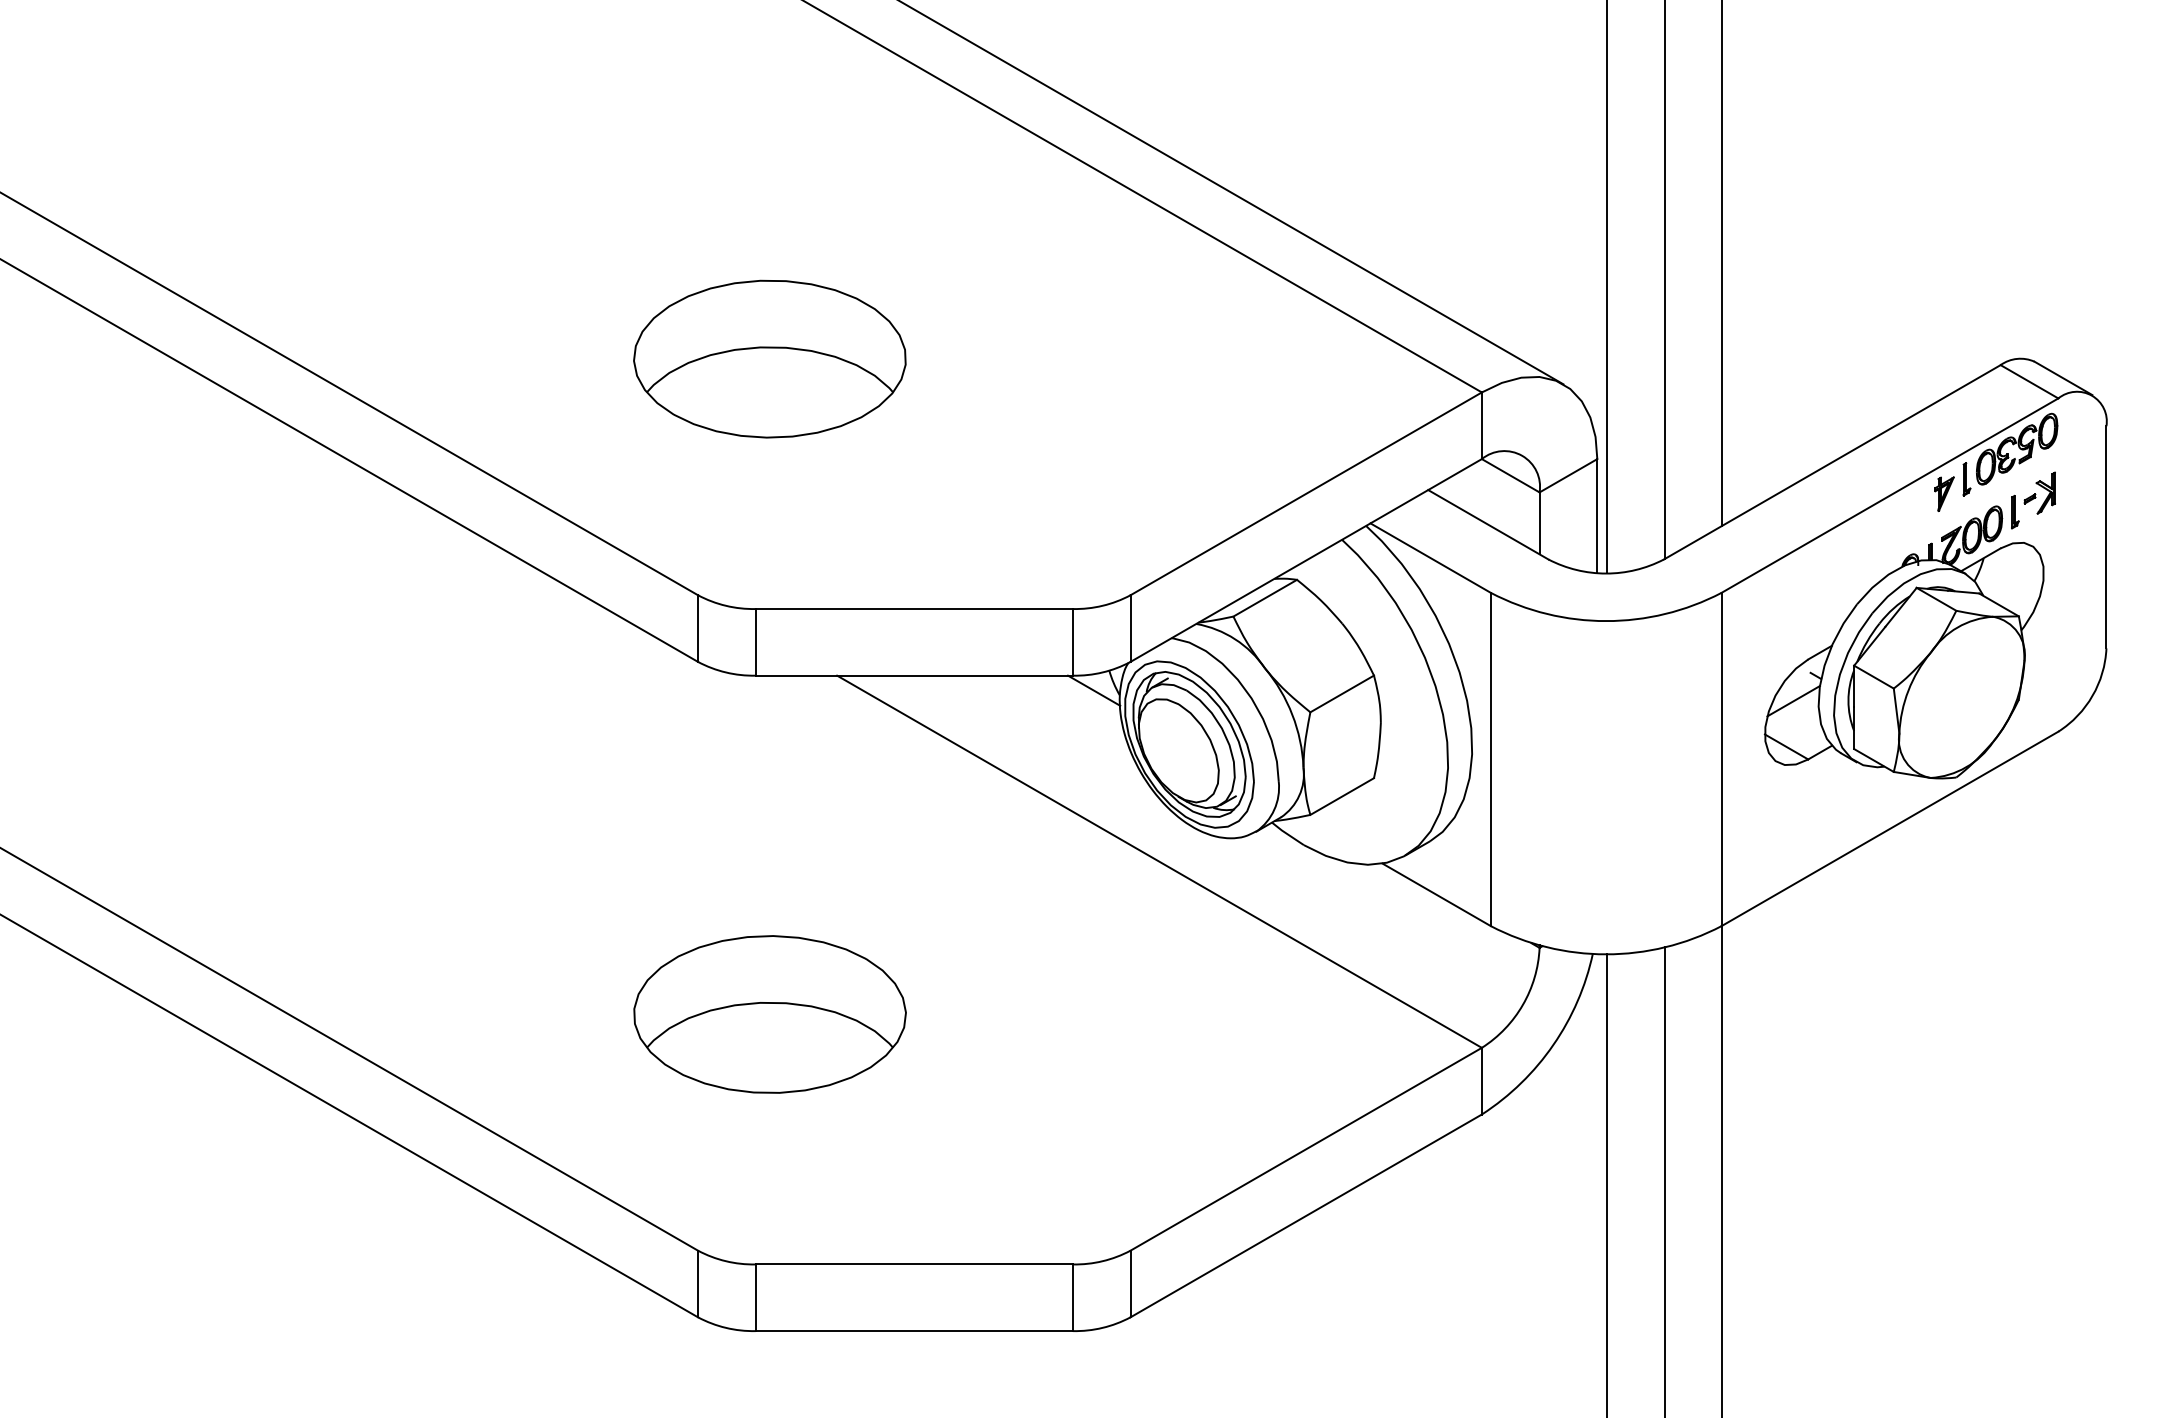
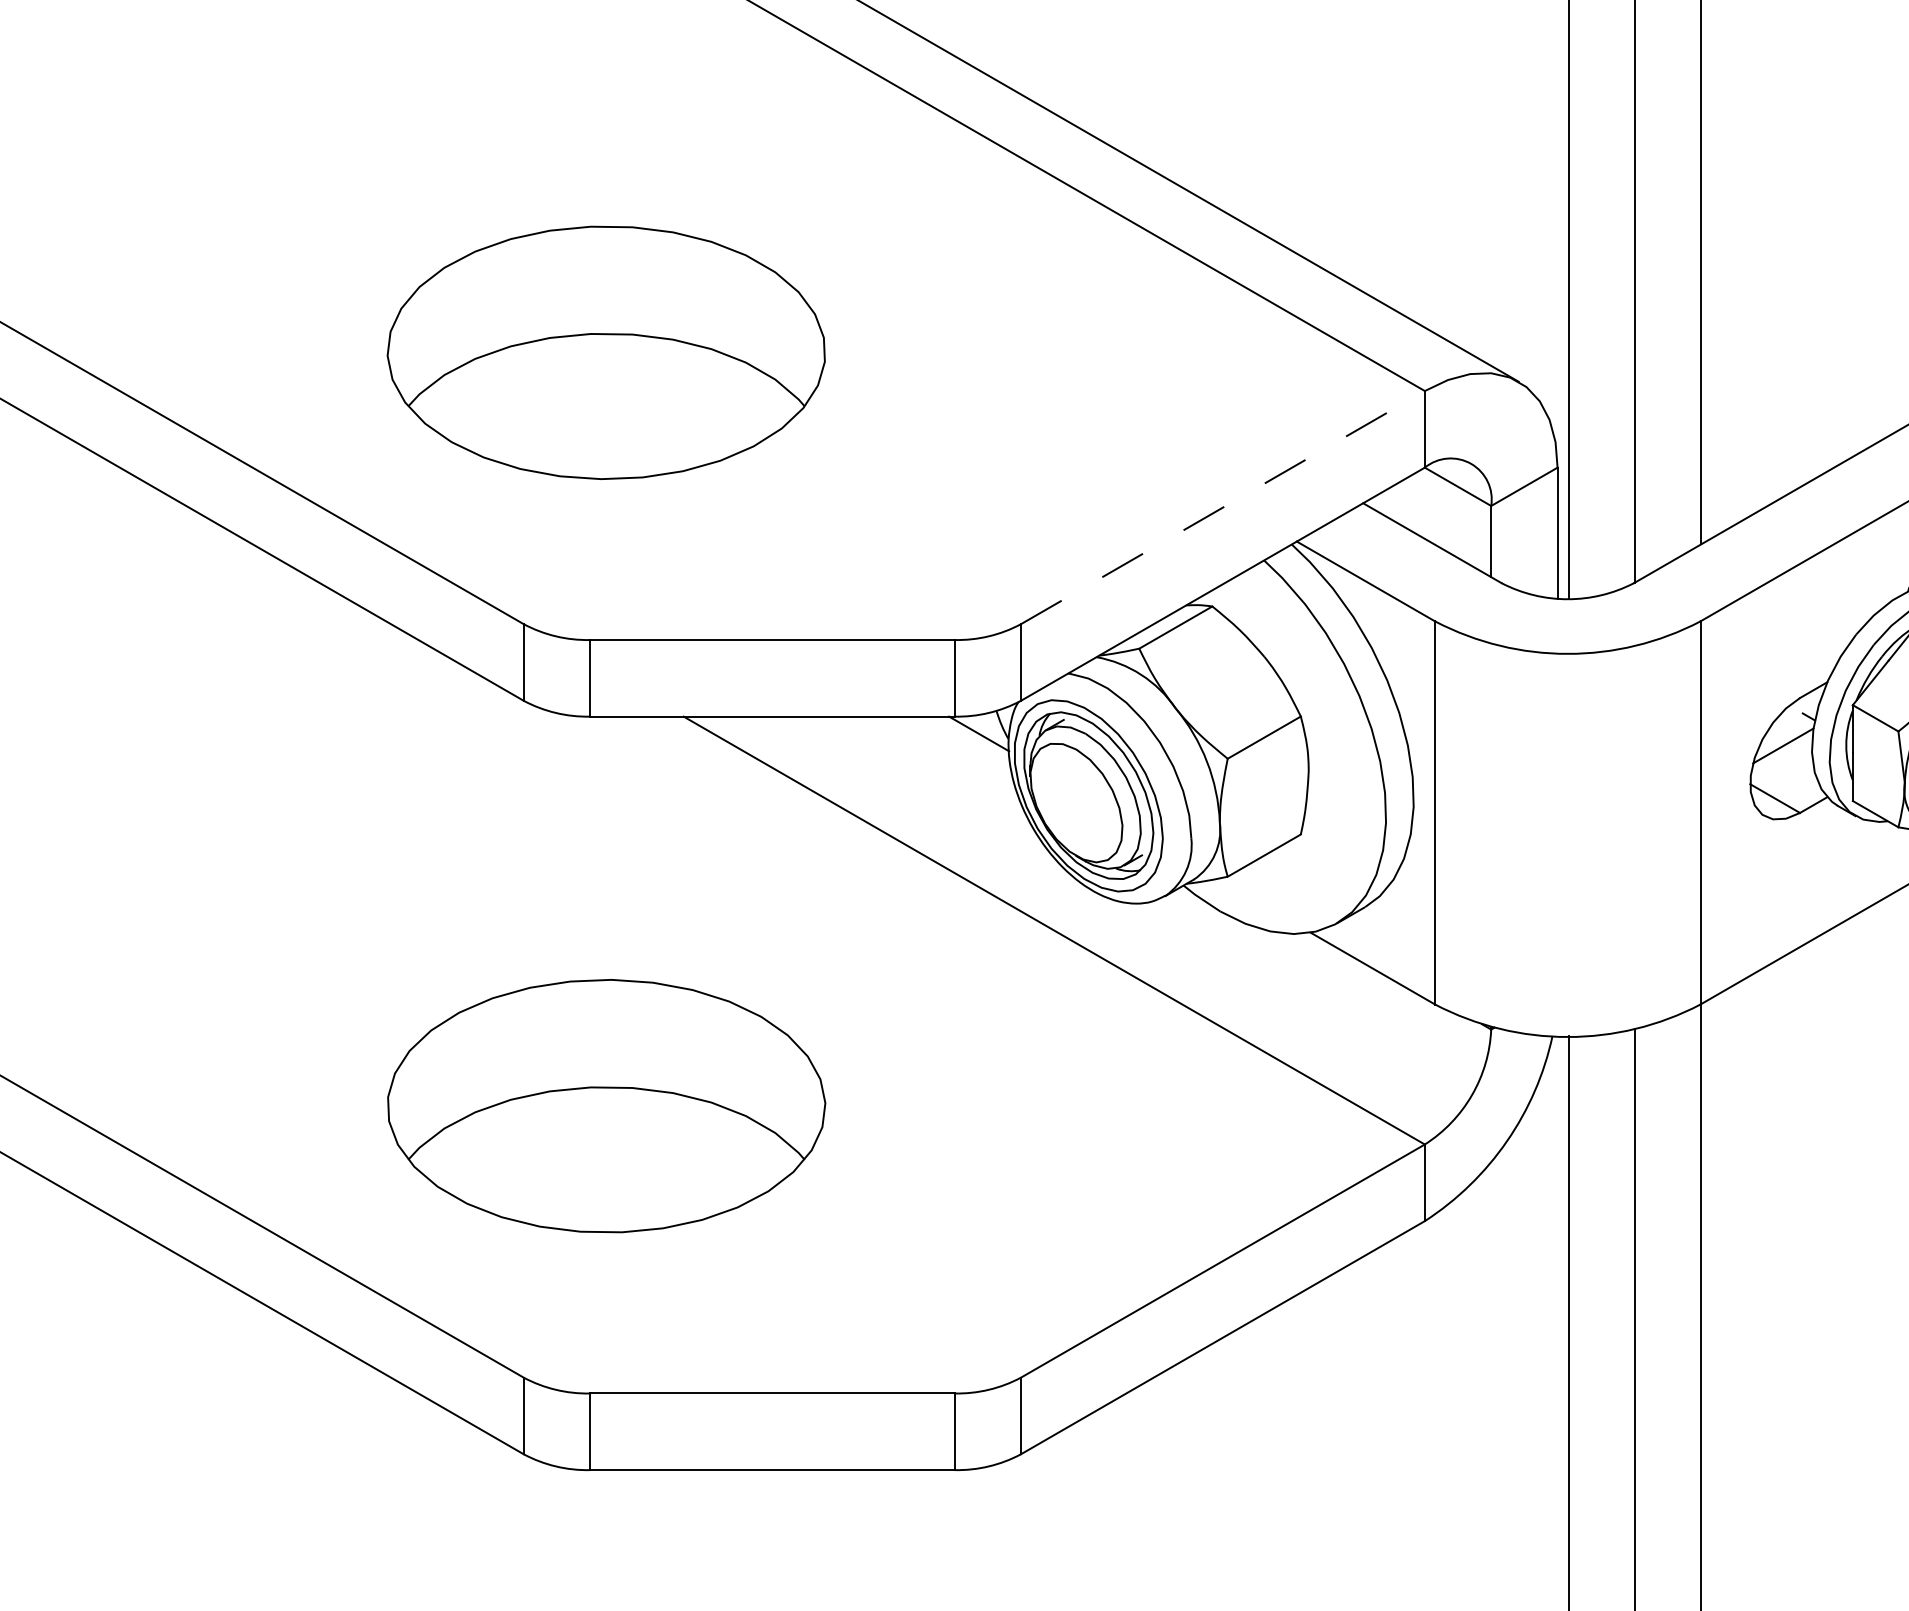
part: (769, 358) -> (605, 352), size x1.4
line: (1306, 493) -> (1223, 507), solid -> dashed
part: (769, 1014) -> (605, 1106), size x1.4

